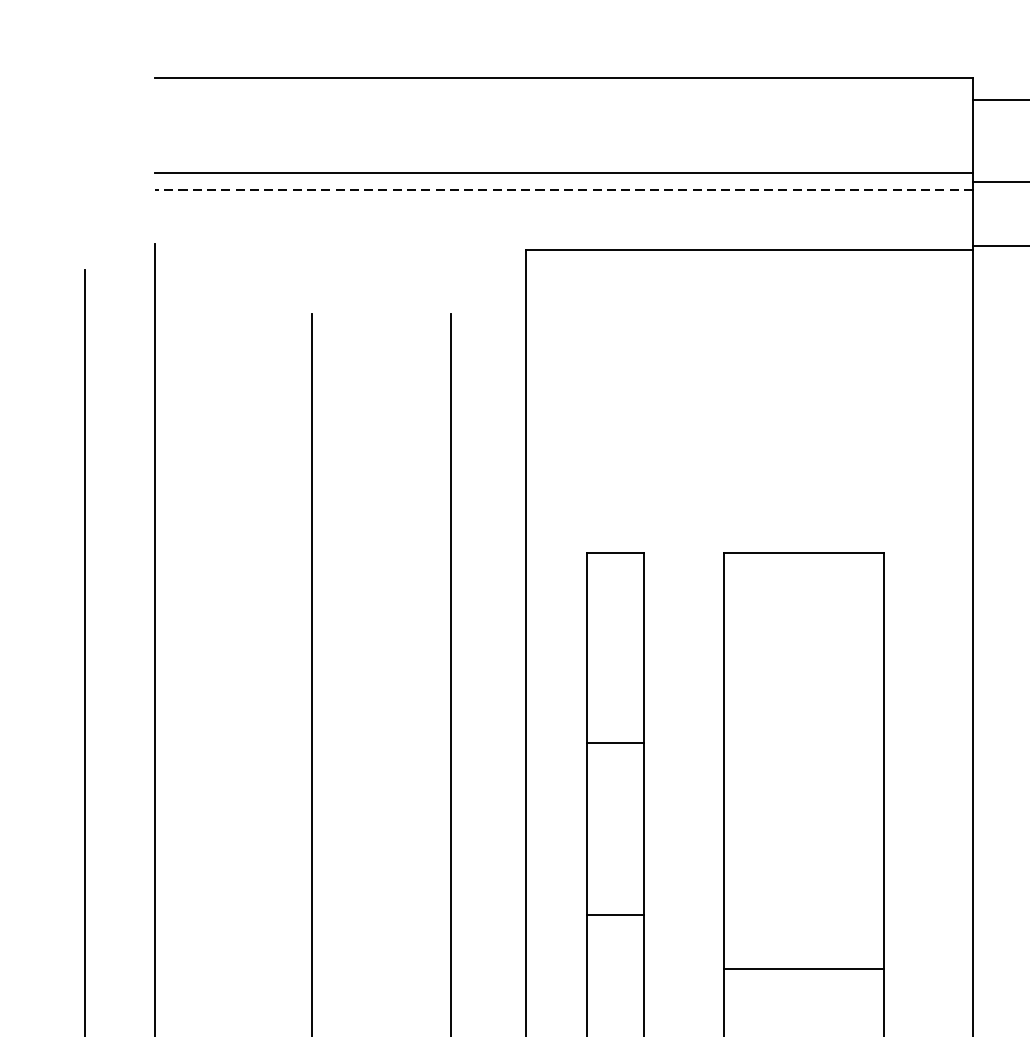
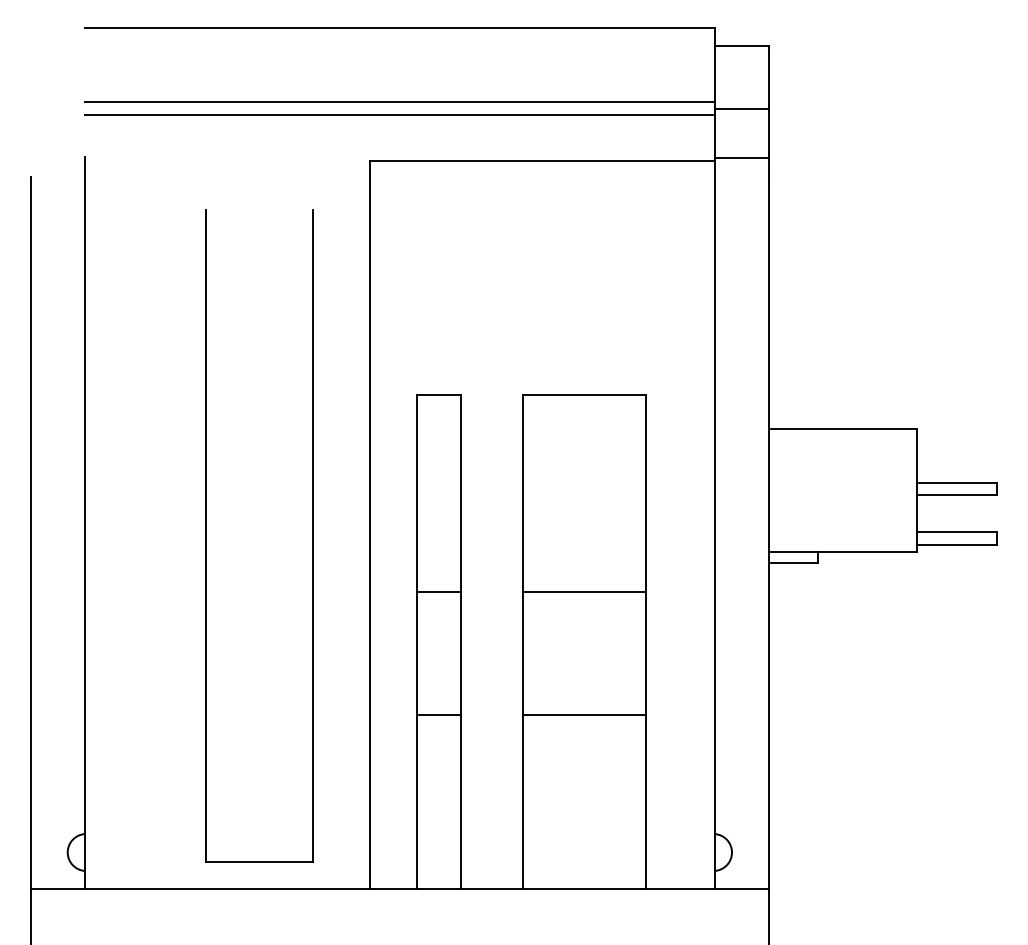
line: (563, 189) -> (399, 114), dashed -> solid
line: (615, 742) -> (439, 591), moved
line: (802, 808) -> (583, 591), added
line: (615, 915) -> (439, 714), moved

